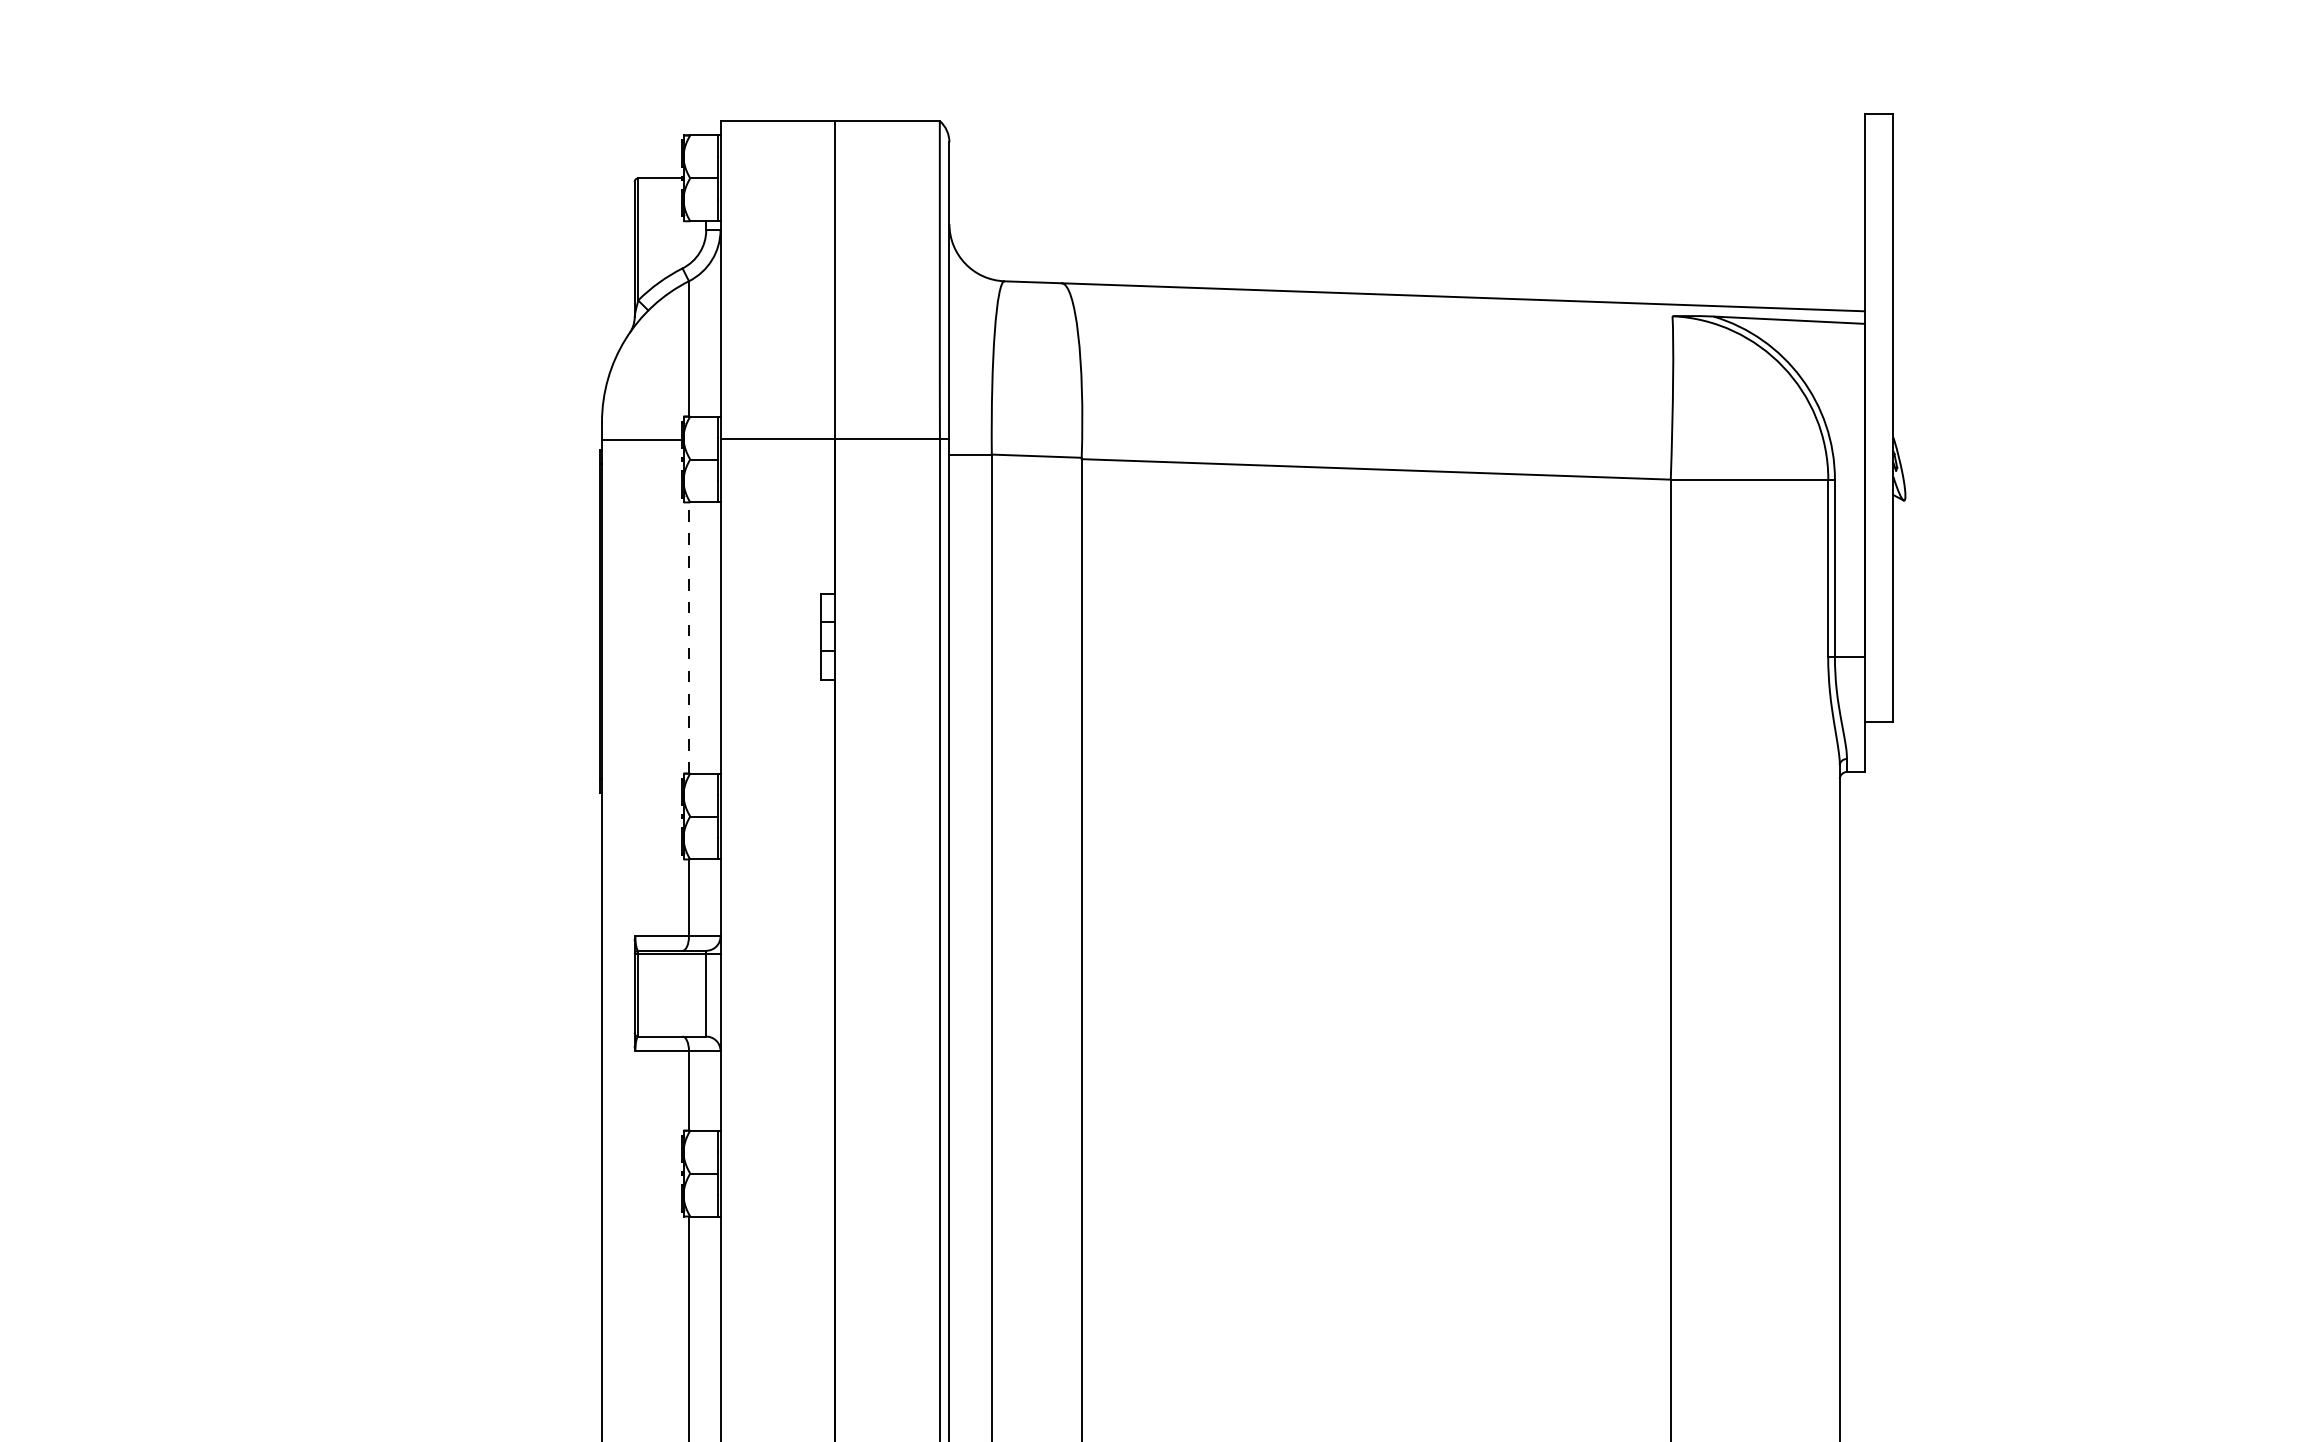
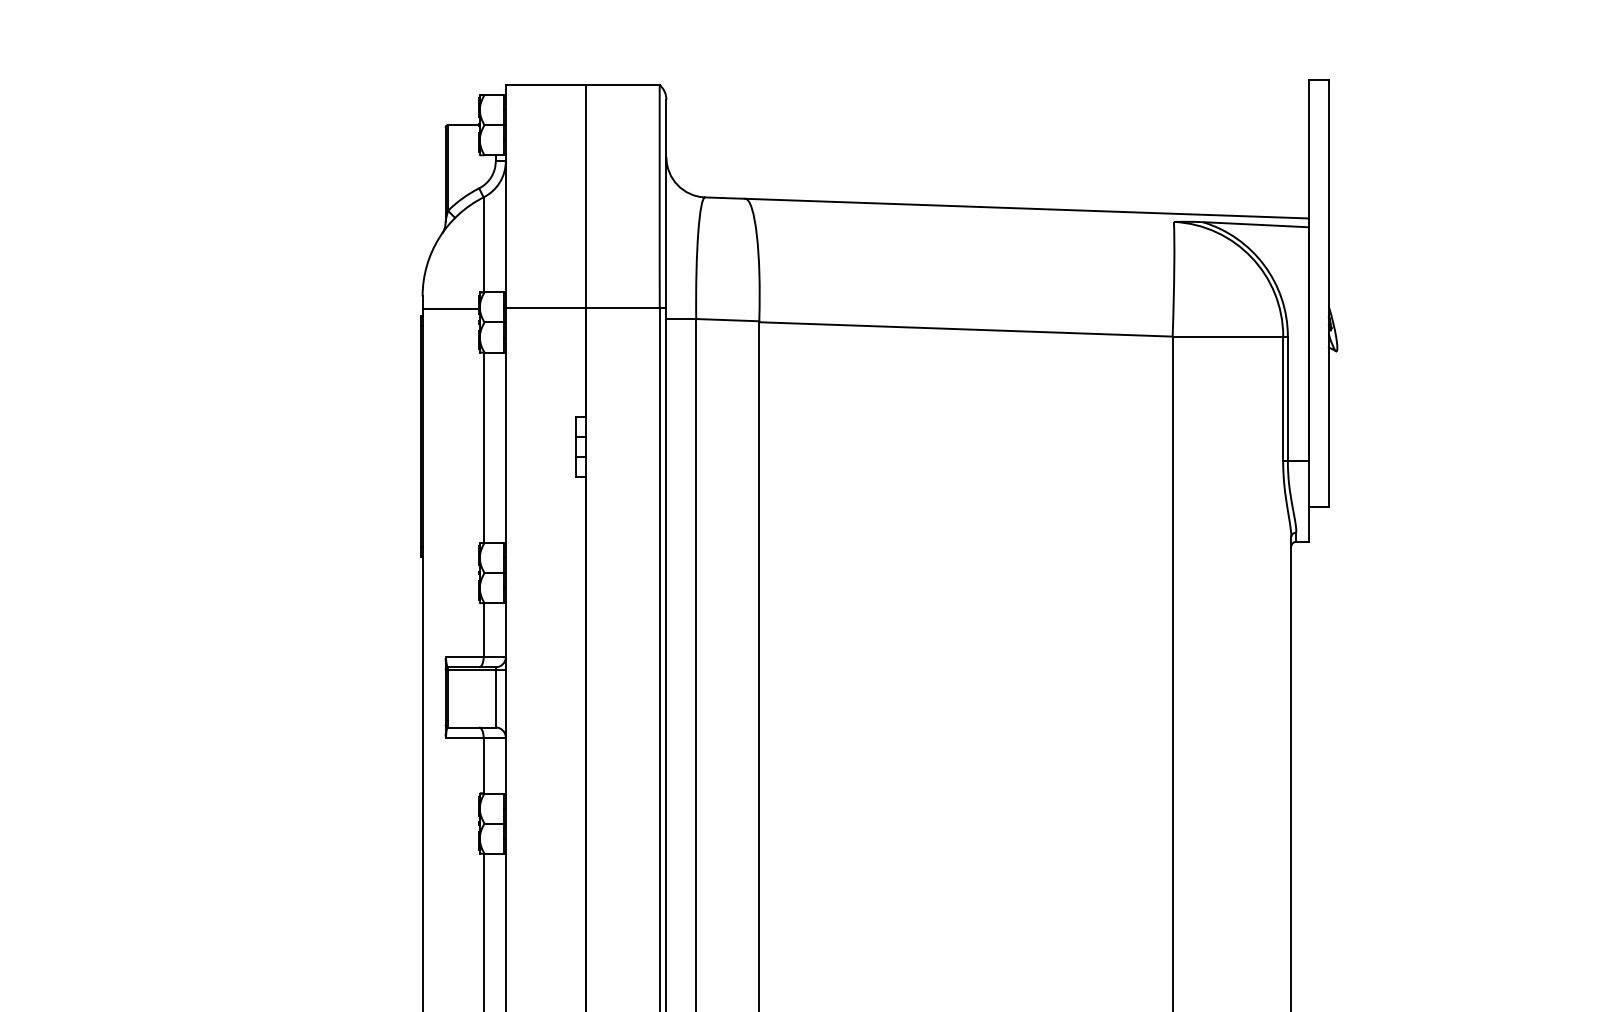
line: (688, 638) -> (483, 448), dashed -> solid

